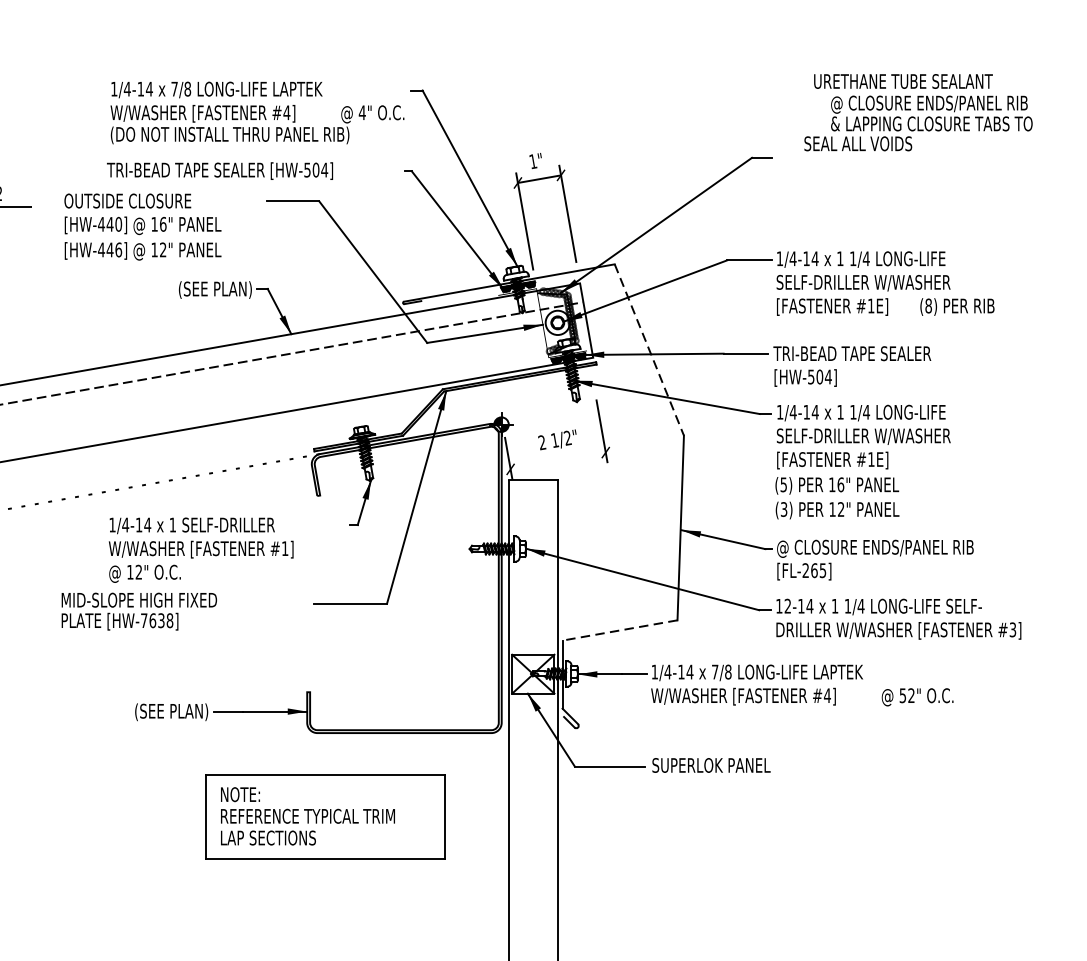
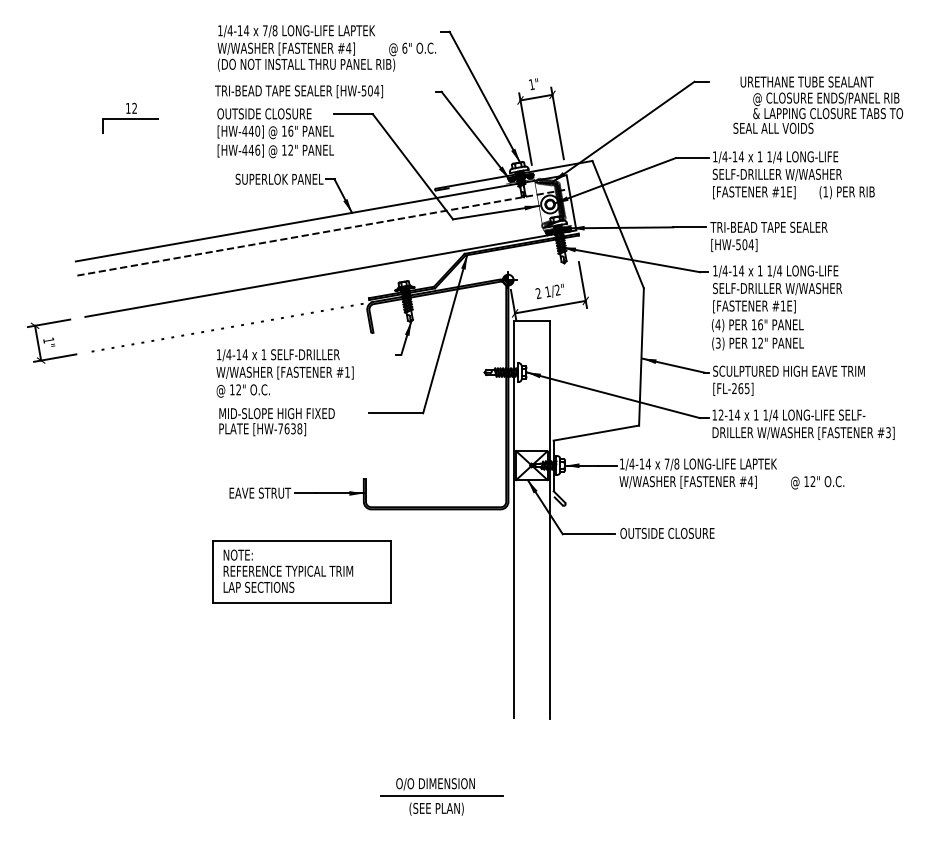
text: (361, 111) -> (404, 47), 4" -> 6"
text: (918, 111) -> (818, 104), moved
text: (142, 227) -> (275, 133), moved
text: (193, 289) -> (279, 179), (SEE PLAN) -> SUPERLOK PANEL
text: (928, 305) -> (825, 191), (8) -> (1)
line: (649, 349) -> (618, 224), dashed -> solid
line: (558, 460) -> (550, 306), added
text: (782, 484) -> (717, 324), (5) -> (4)
text: (878, 548) -> (788, 372), @ CLOSURE ENDS/PANEL RIB -> SCULPTURED HIGH EAVE TRIM
text: (138, 612) -> (276, 422), moved
line: (618, 630) -> (595, 433), dashed -> solid
text: (902, 695) -> (806, 481), 52" -> 12"
text: (168, 711) -> (260, 493), (SEE PLAN) -> EAVE STRUT
text: (715, 764) -> (667, 532), SUPERLOK PANEL -> OUTSIDE CLOSURE
part: (325, 816) -> (301, 571), moved

